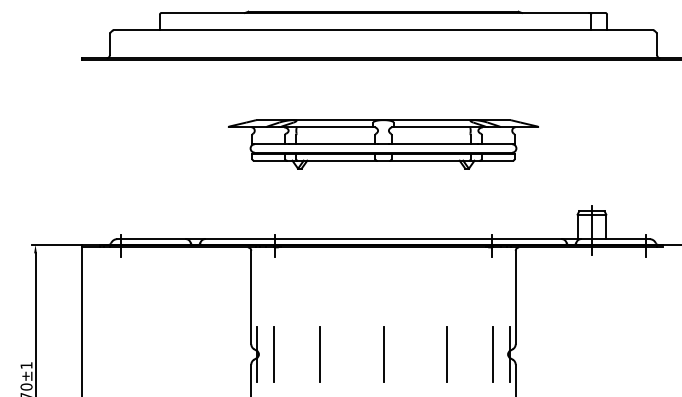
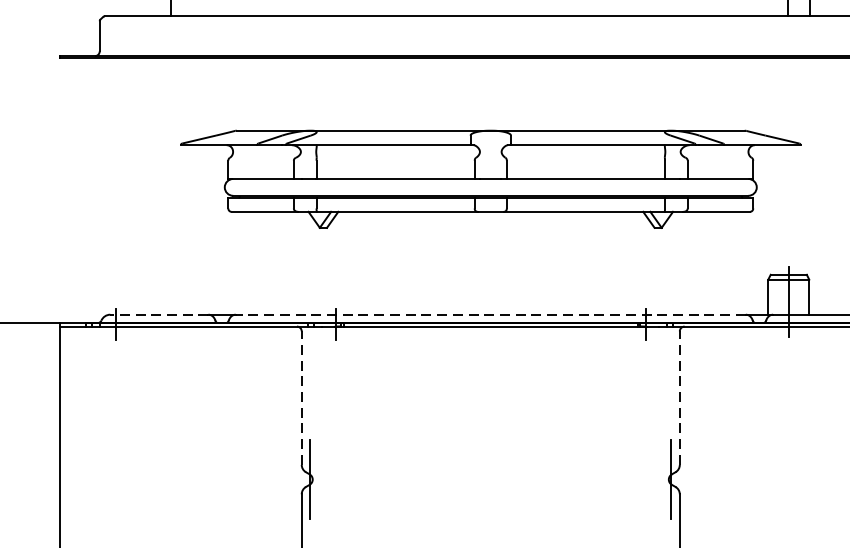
part: (383, 144) -> (490, 179), size x1.4
line: (151, 239) -> (159, 315), solid -> dashed
line: (383, 239) -> (490, 315), solid -> dashed
line: (251, 297) -> (302, 398), solid -> dashed
line: (515, 297) -> (679, 398), solid -> dashed
line: (274, 354) -> (334, 479), removed
line: (320, 354) -> (400, 479), removed
line: (383, 354) -> (490, 479), removed
line: (446, 354) -> (580, 479), removed
line: (492, 354) -> (646, 479), removed

